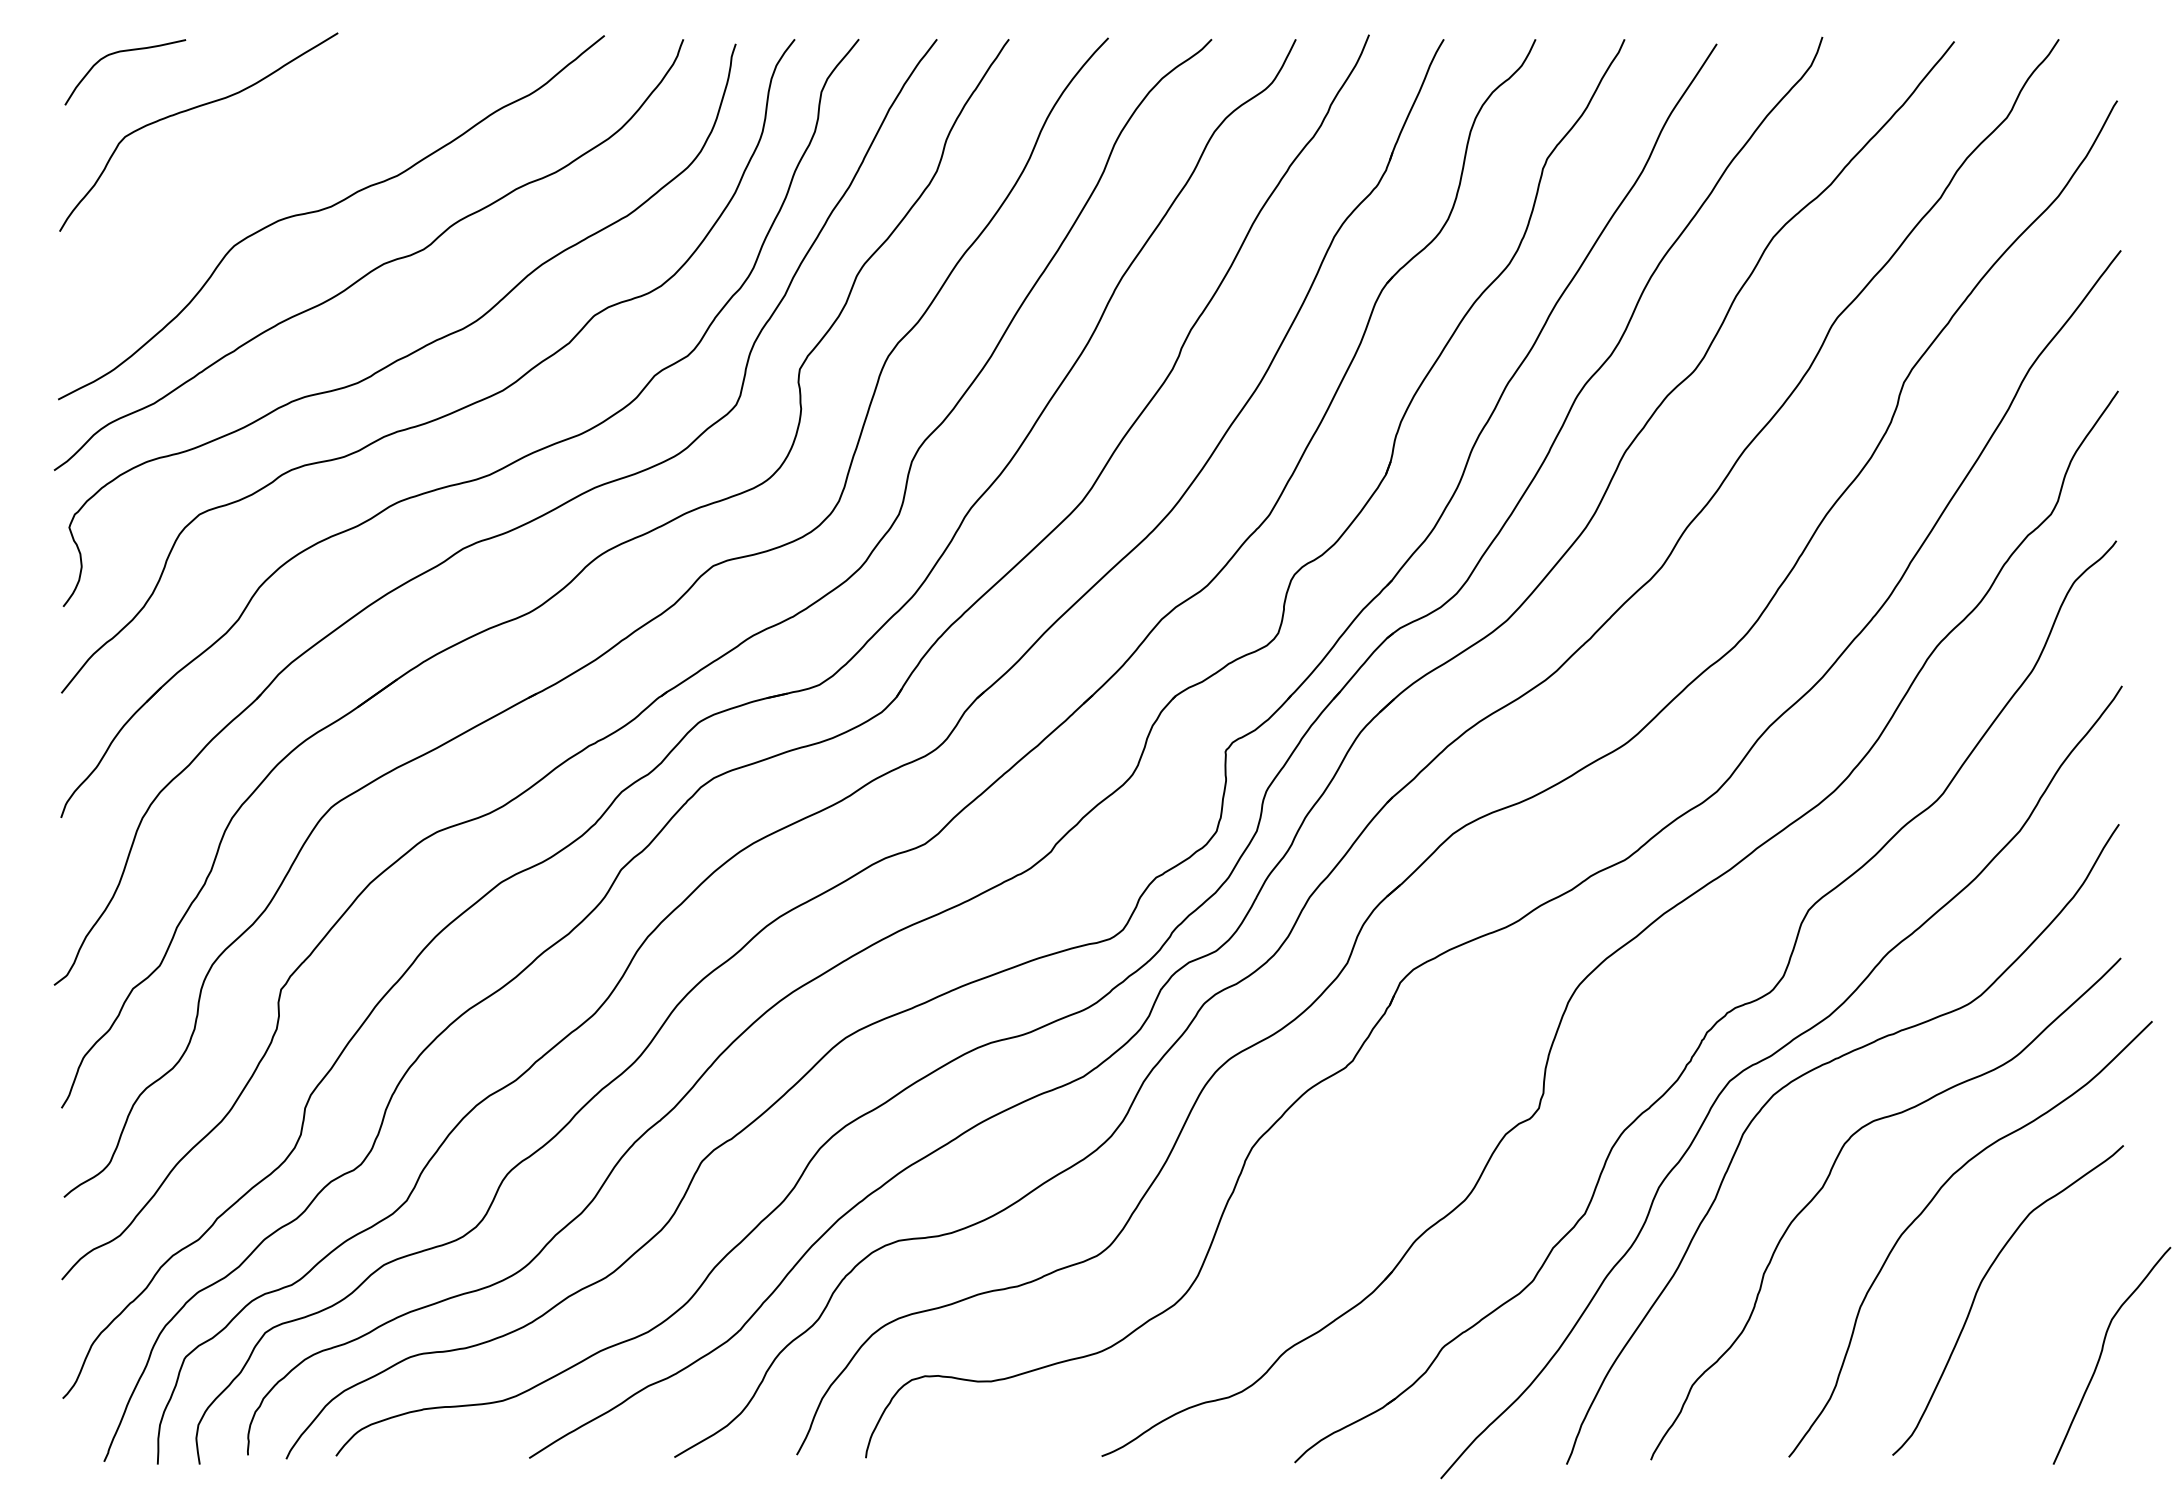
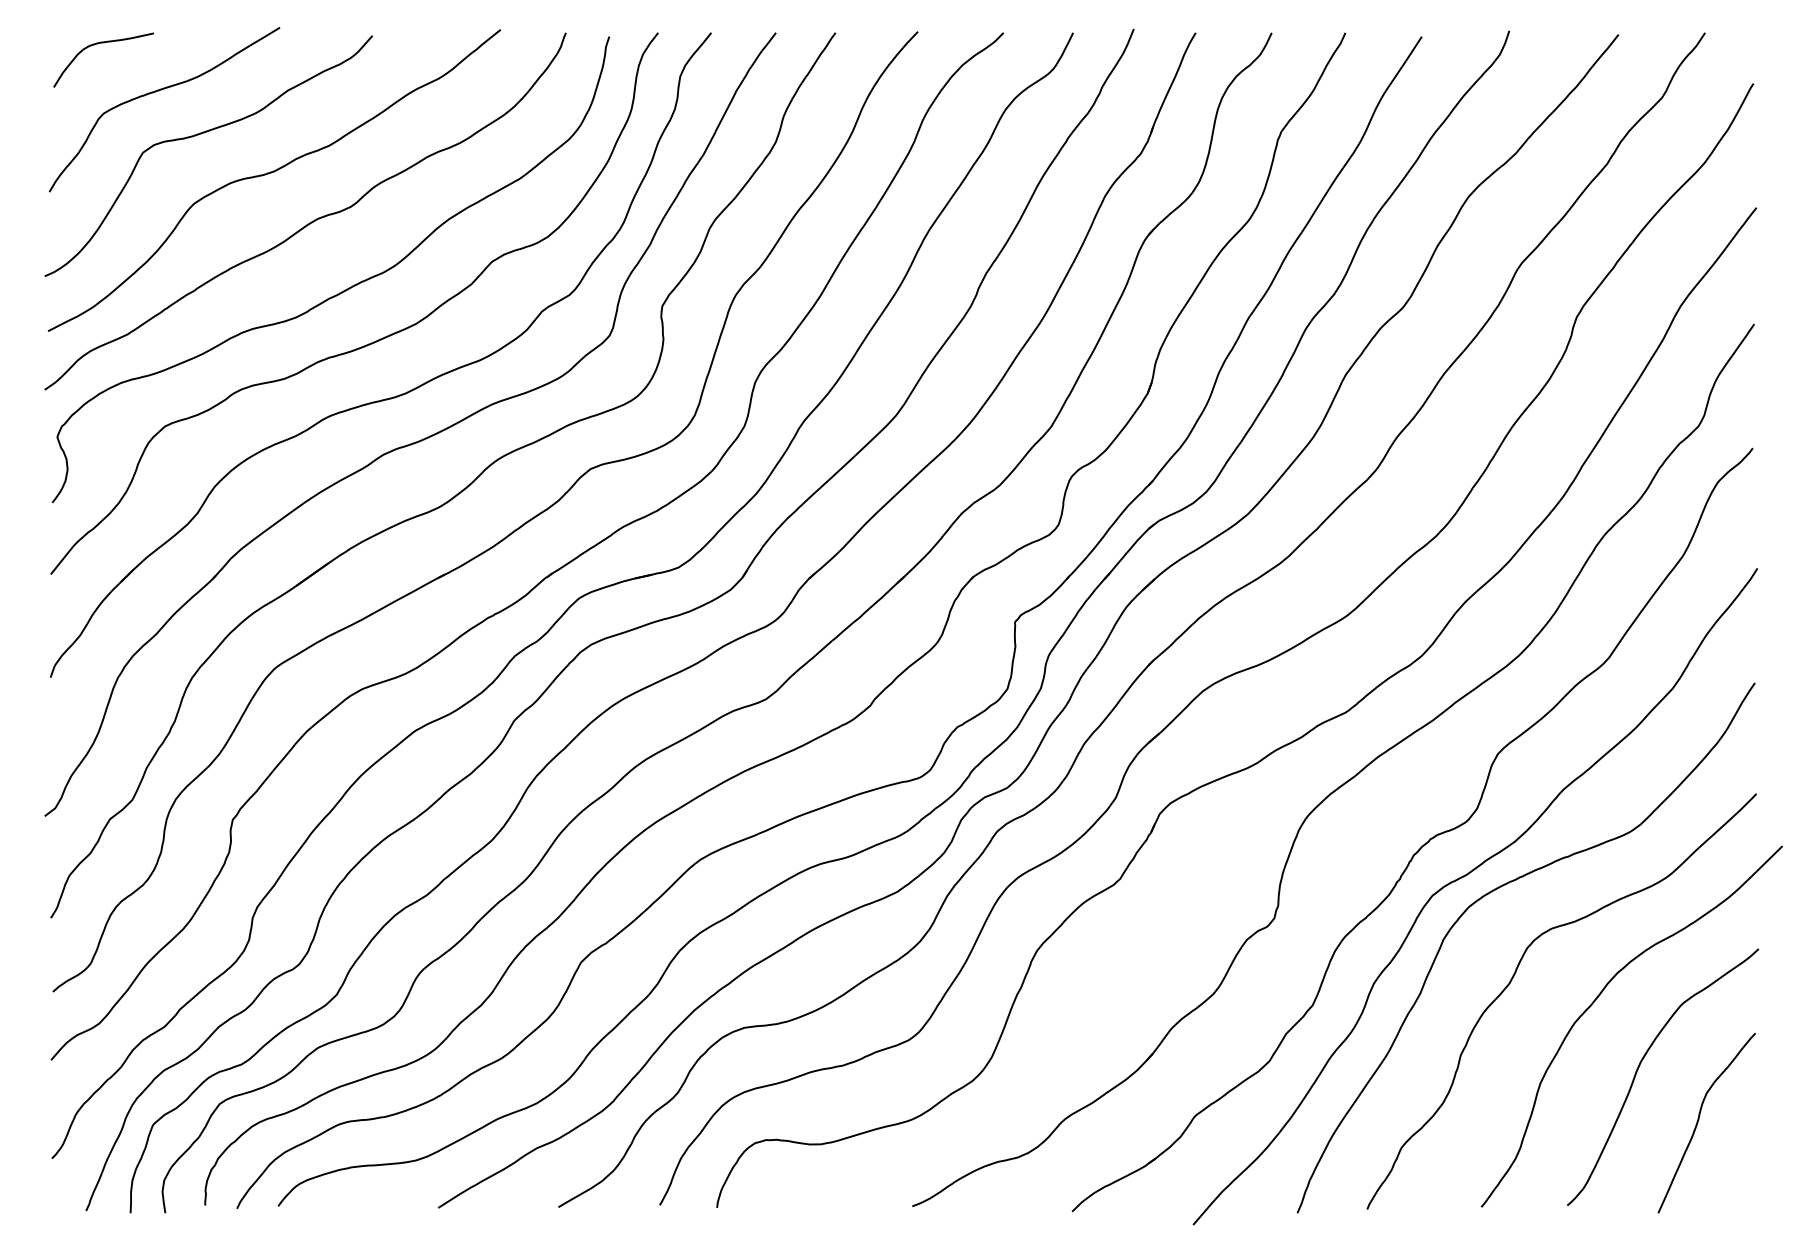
curve: (244, 161) -> (202, 134), added
curve: (2102, 1353) -> (1698, 1121), moved

